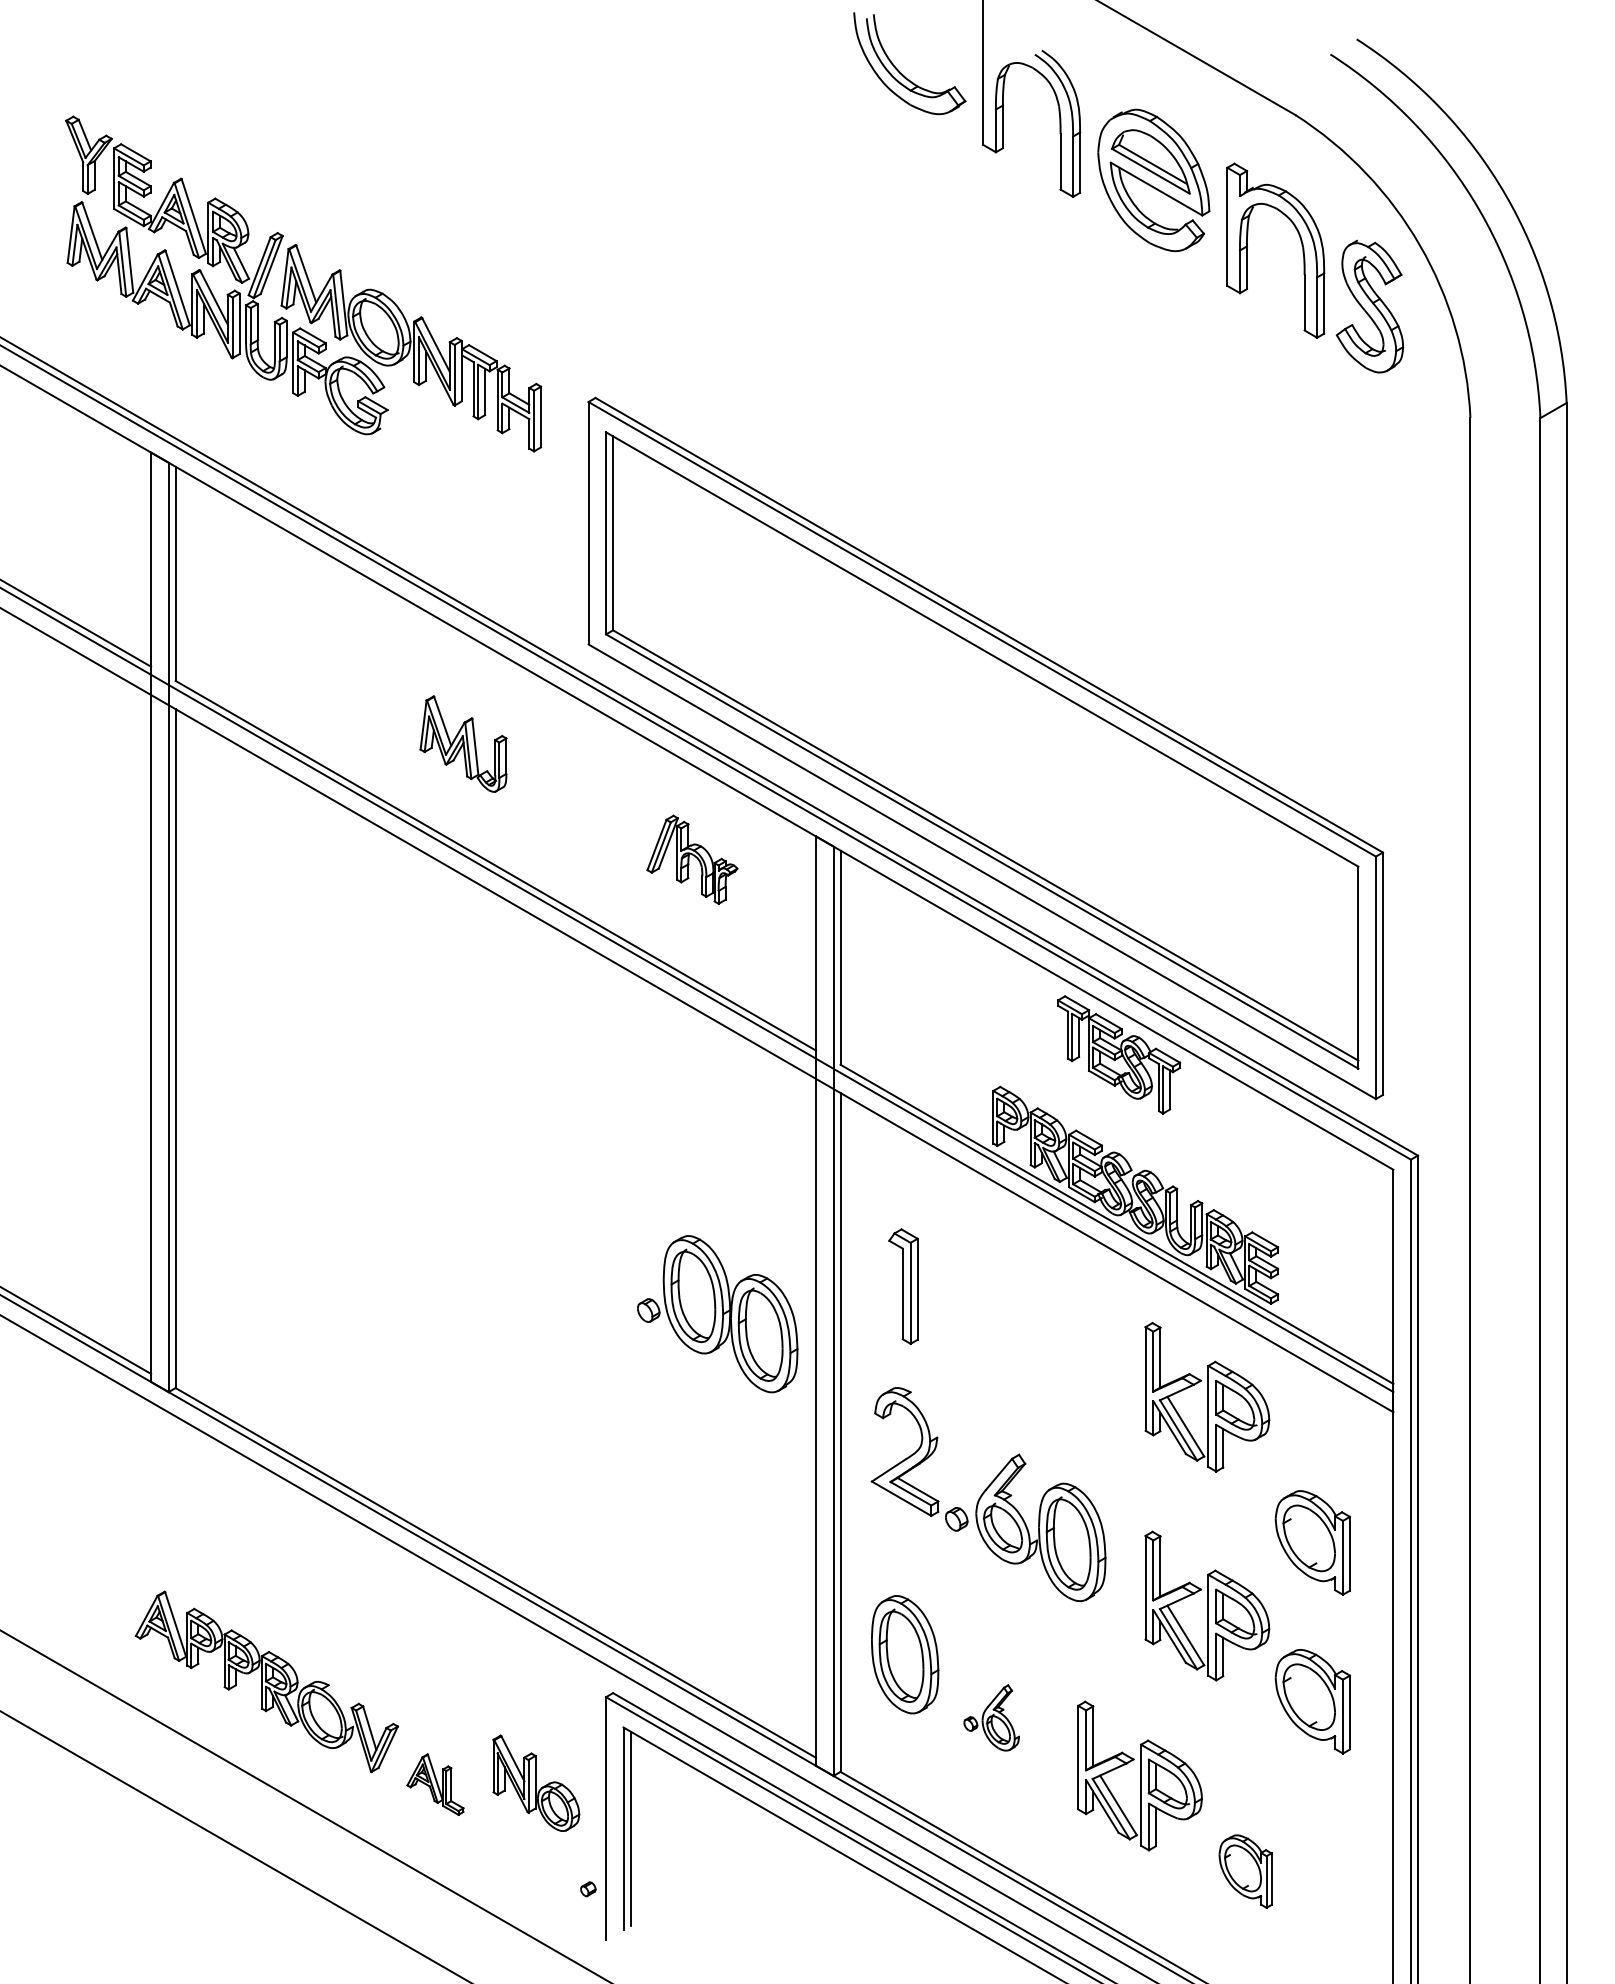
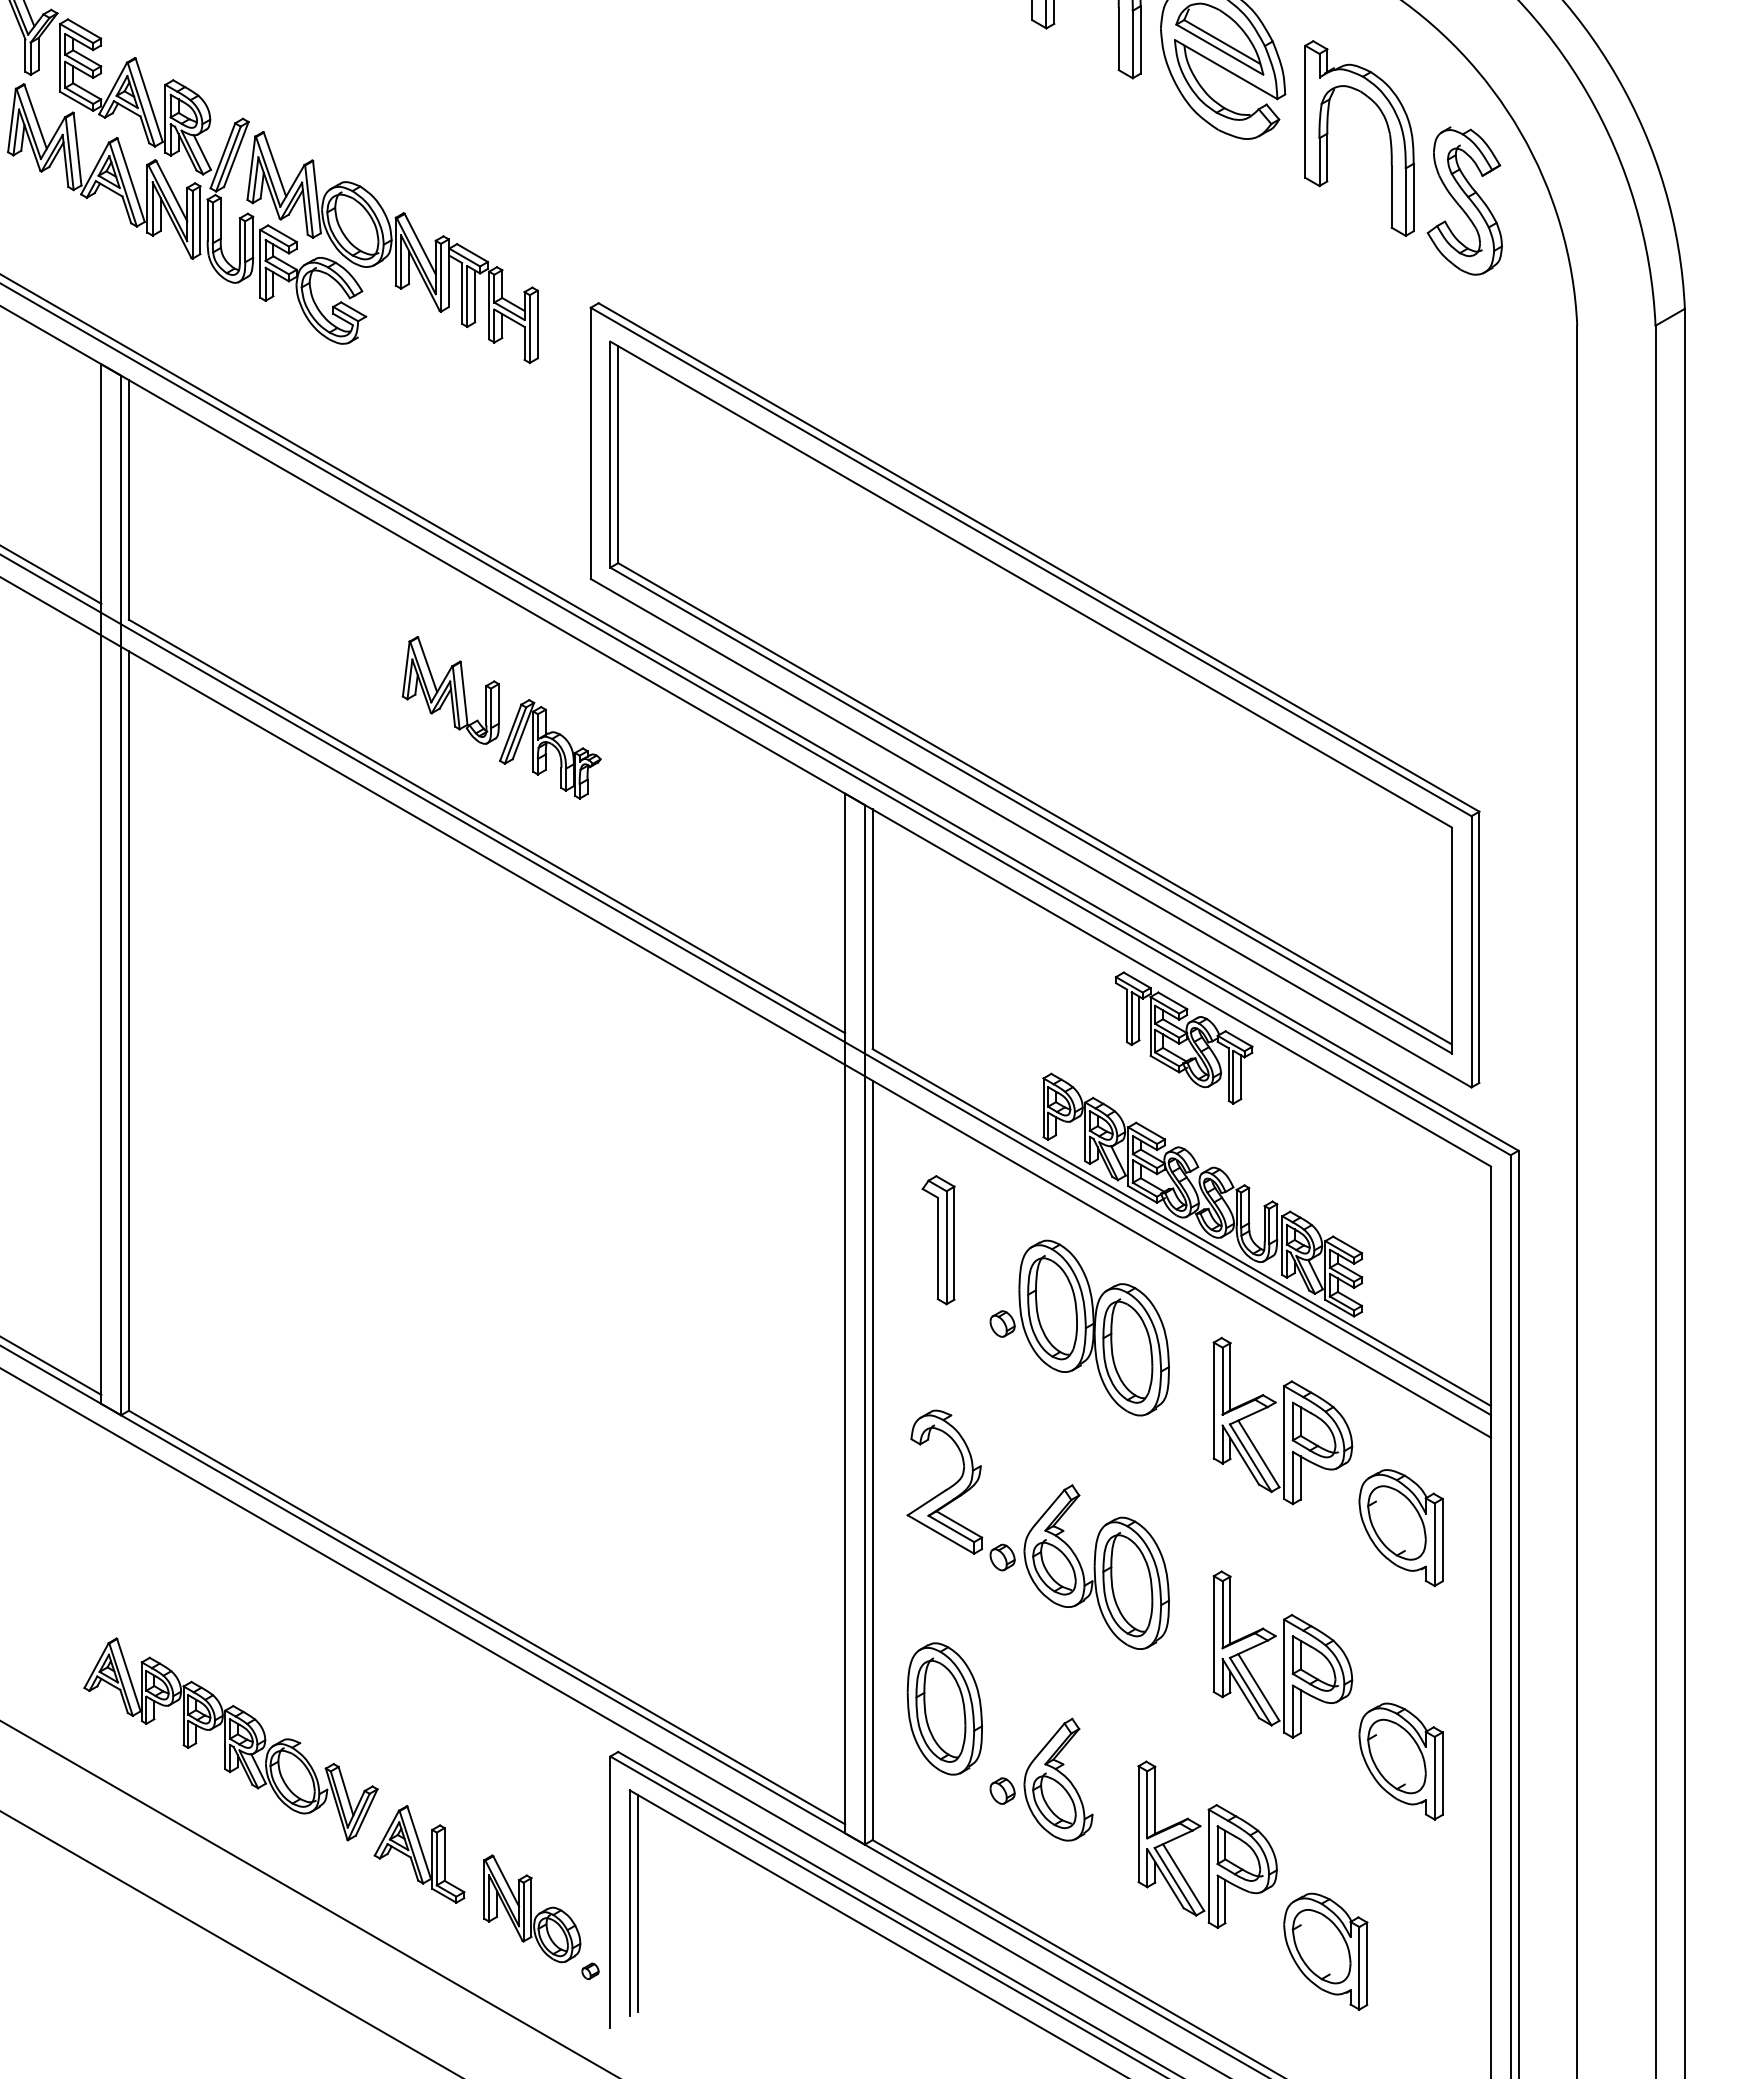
part: (692, 859) -> (550, 749), moved
part: (903, 1286) -> (938, 1240), moved
part: (717, 1314) -> (1079, 1328), moved
part: (1312, 1542) -> (1400, 1527), moved
part: (991, 1717) -> (1041, 1779), size x1.67
part: (536, 1782) -> (532, 1907), moved
part: (435, 1784) -> (419, 1854), size x1.43
part: (1245, 1871) -> (1325, 1951), size x1.43

